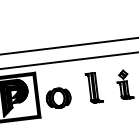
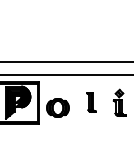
part: (94, 87) -> (91, 102), size x0.7

